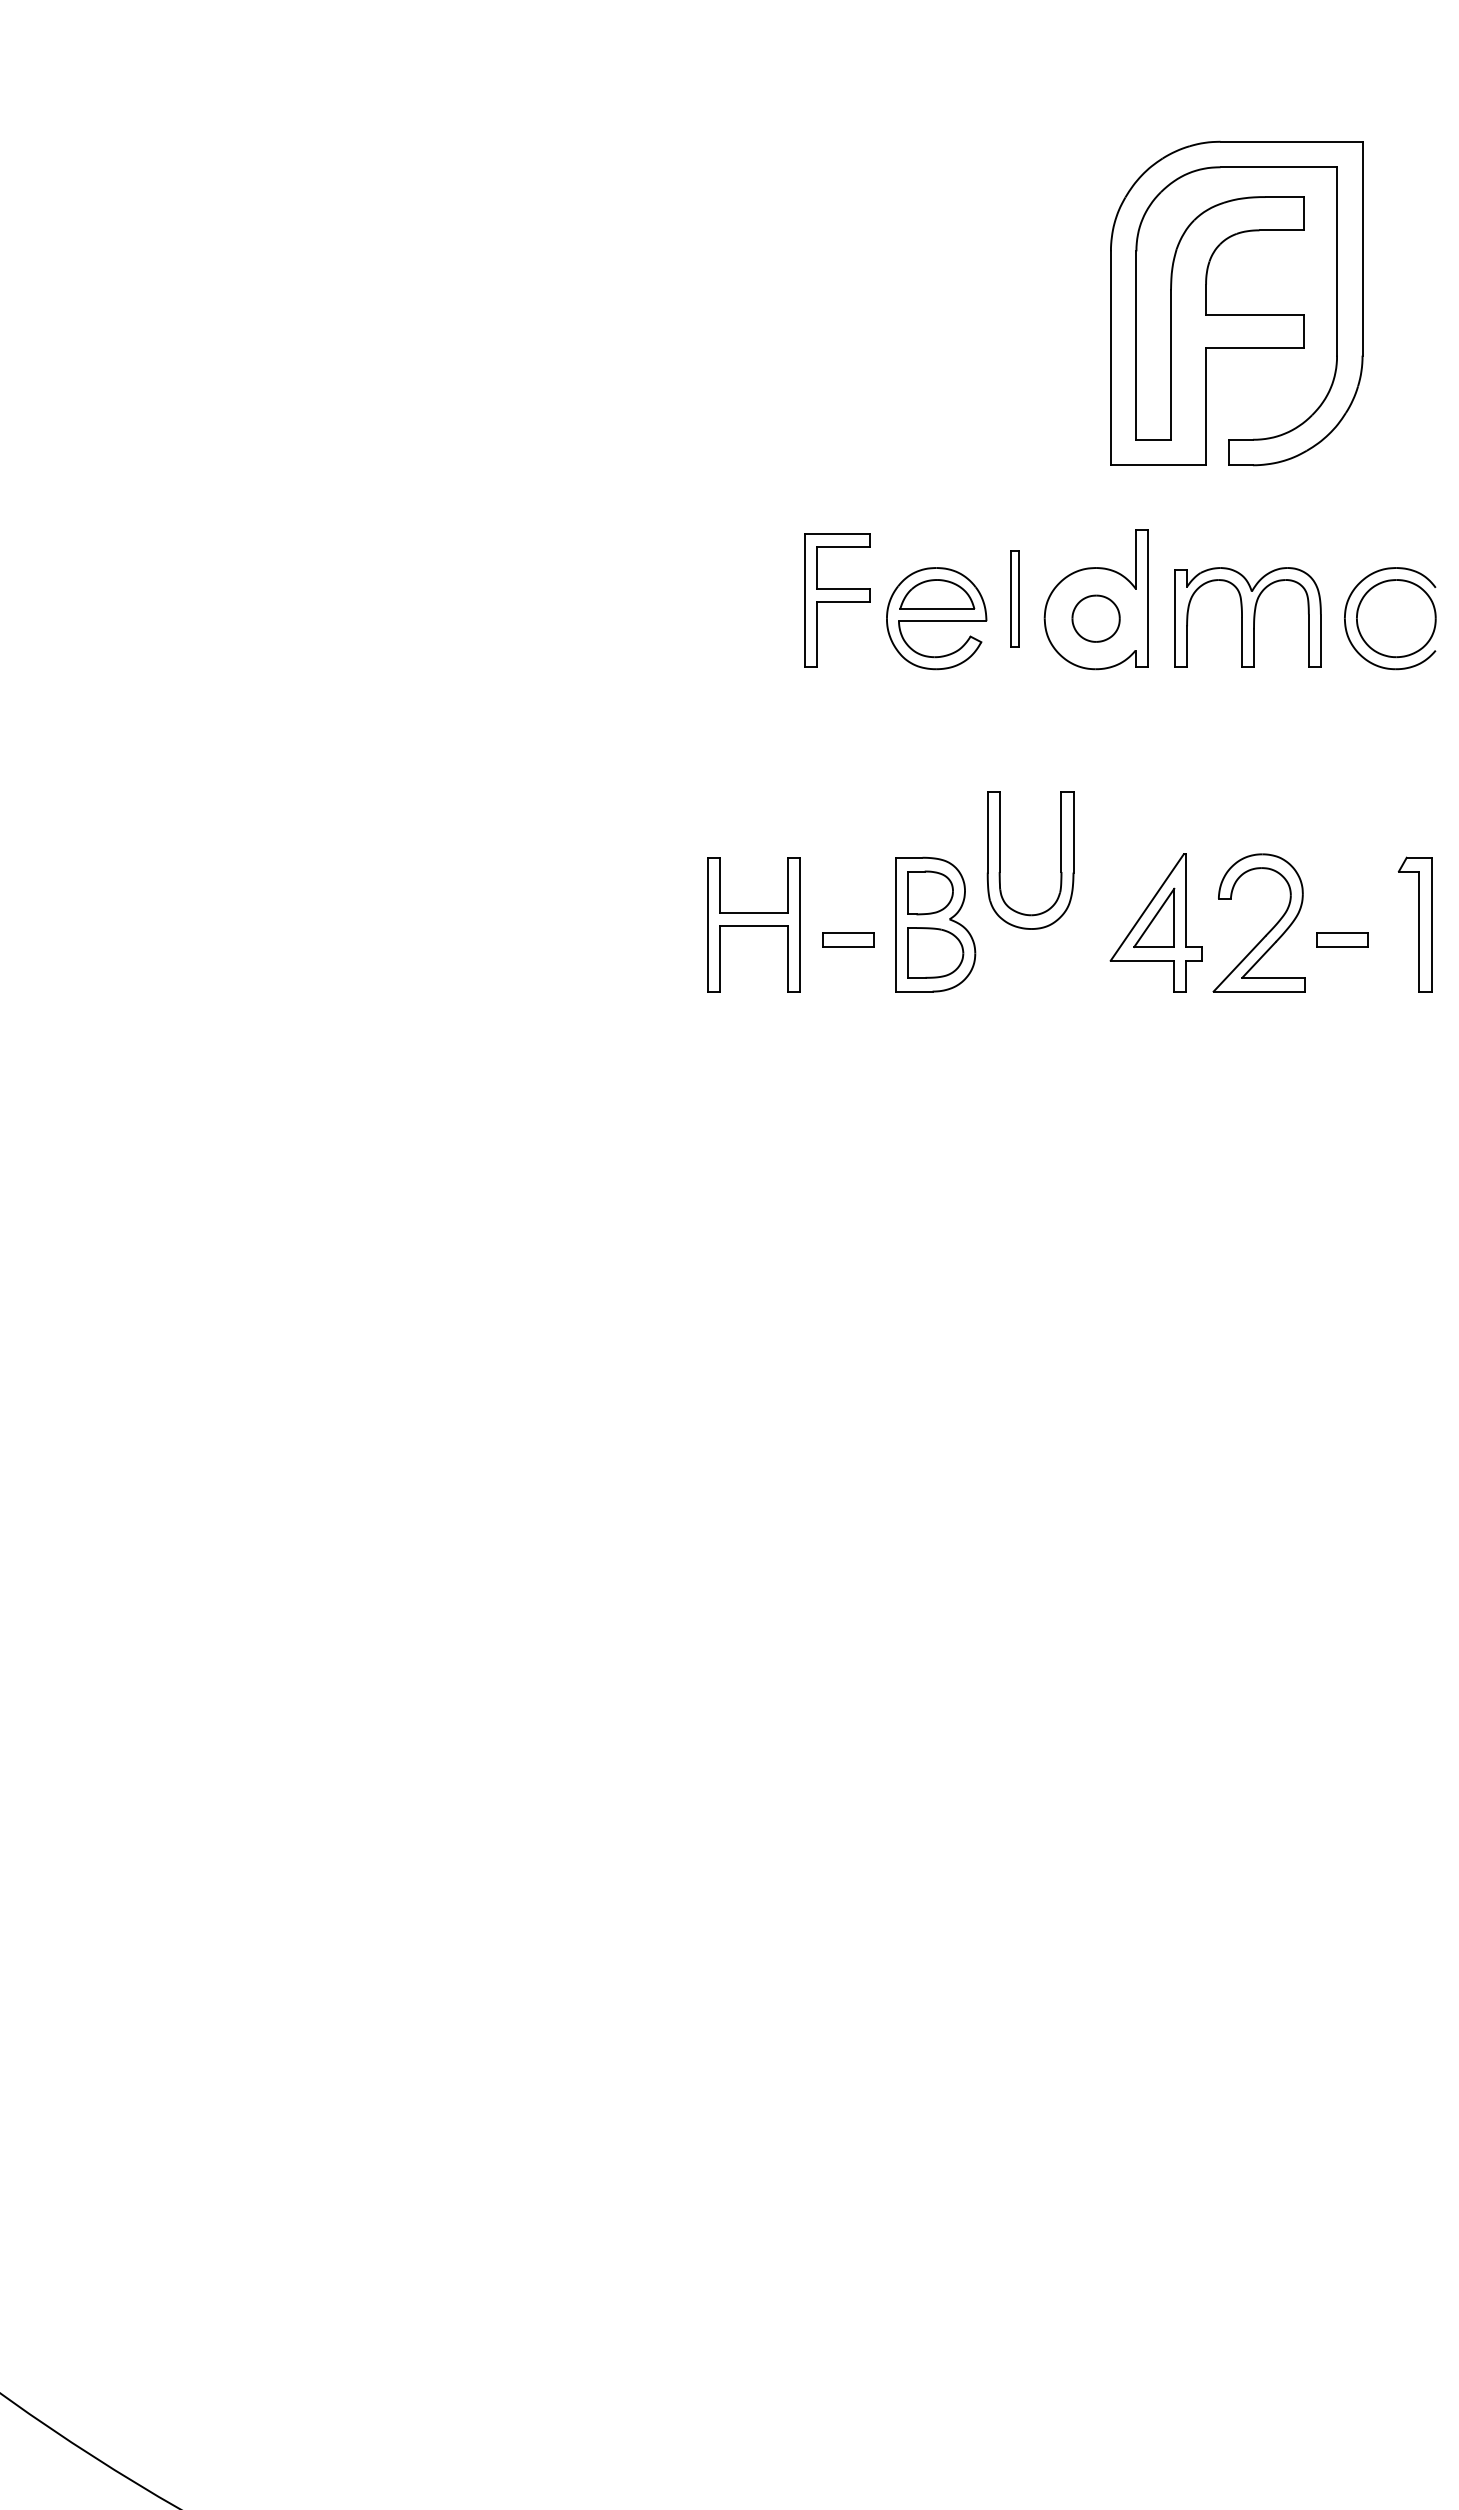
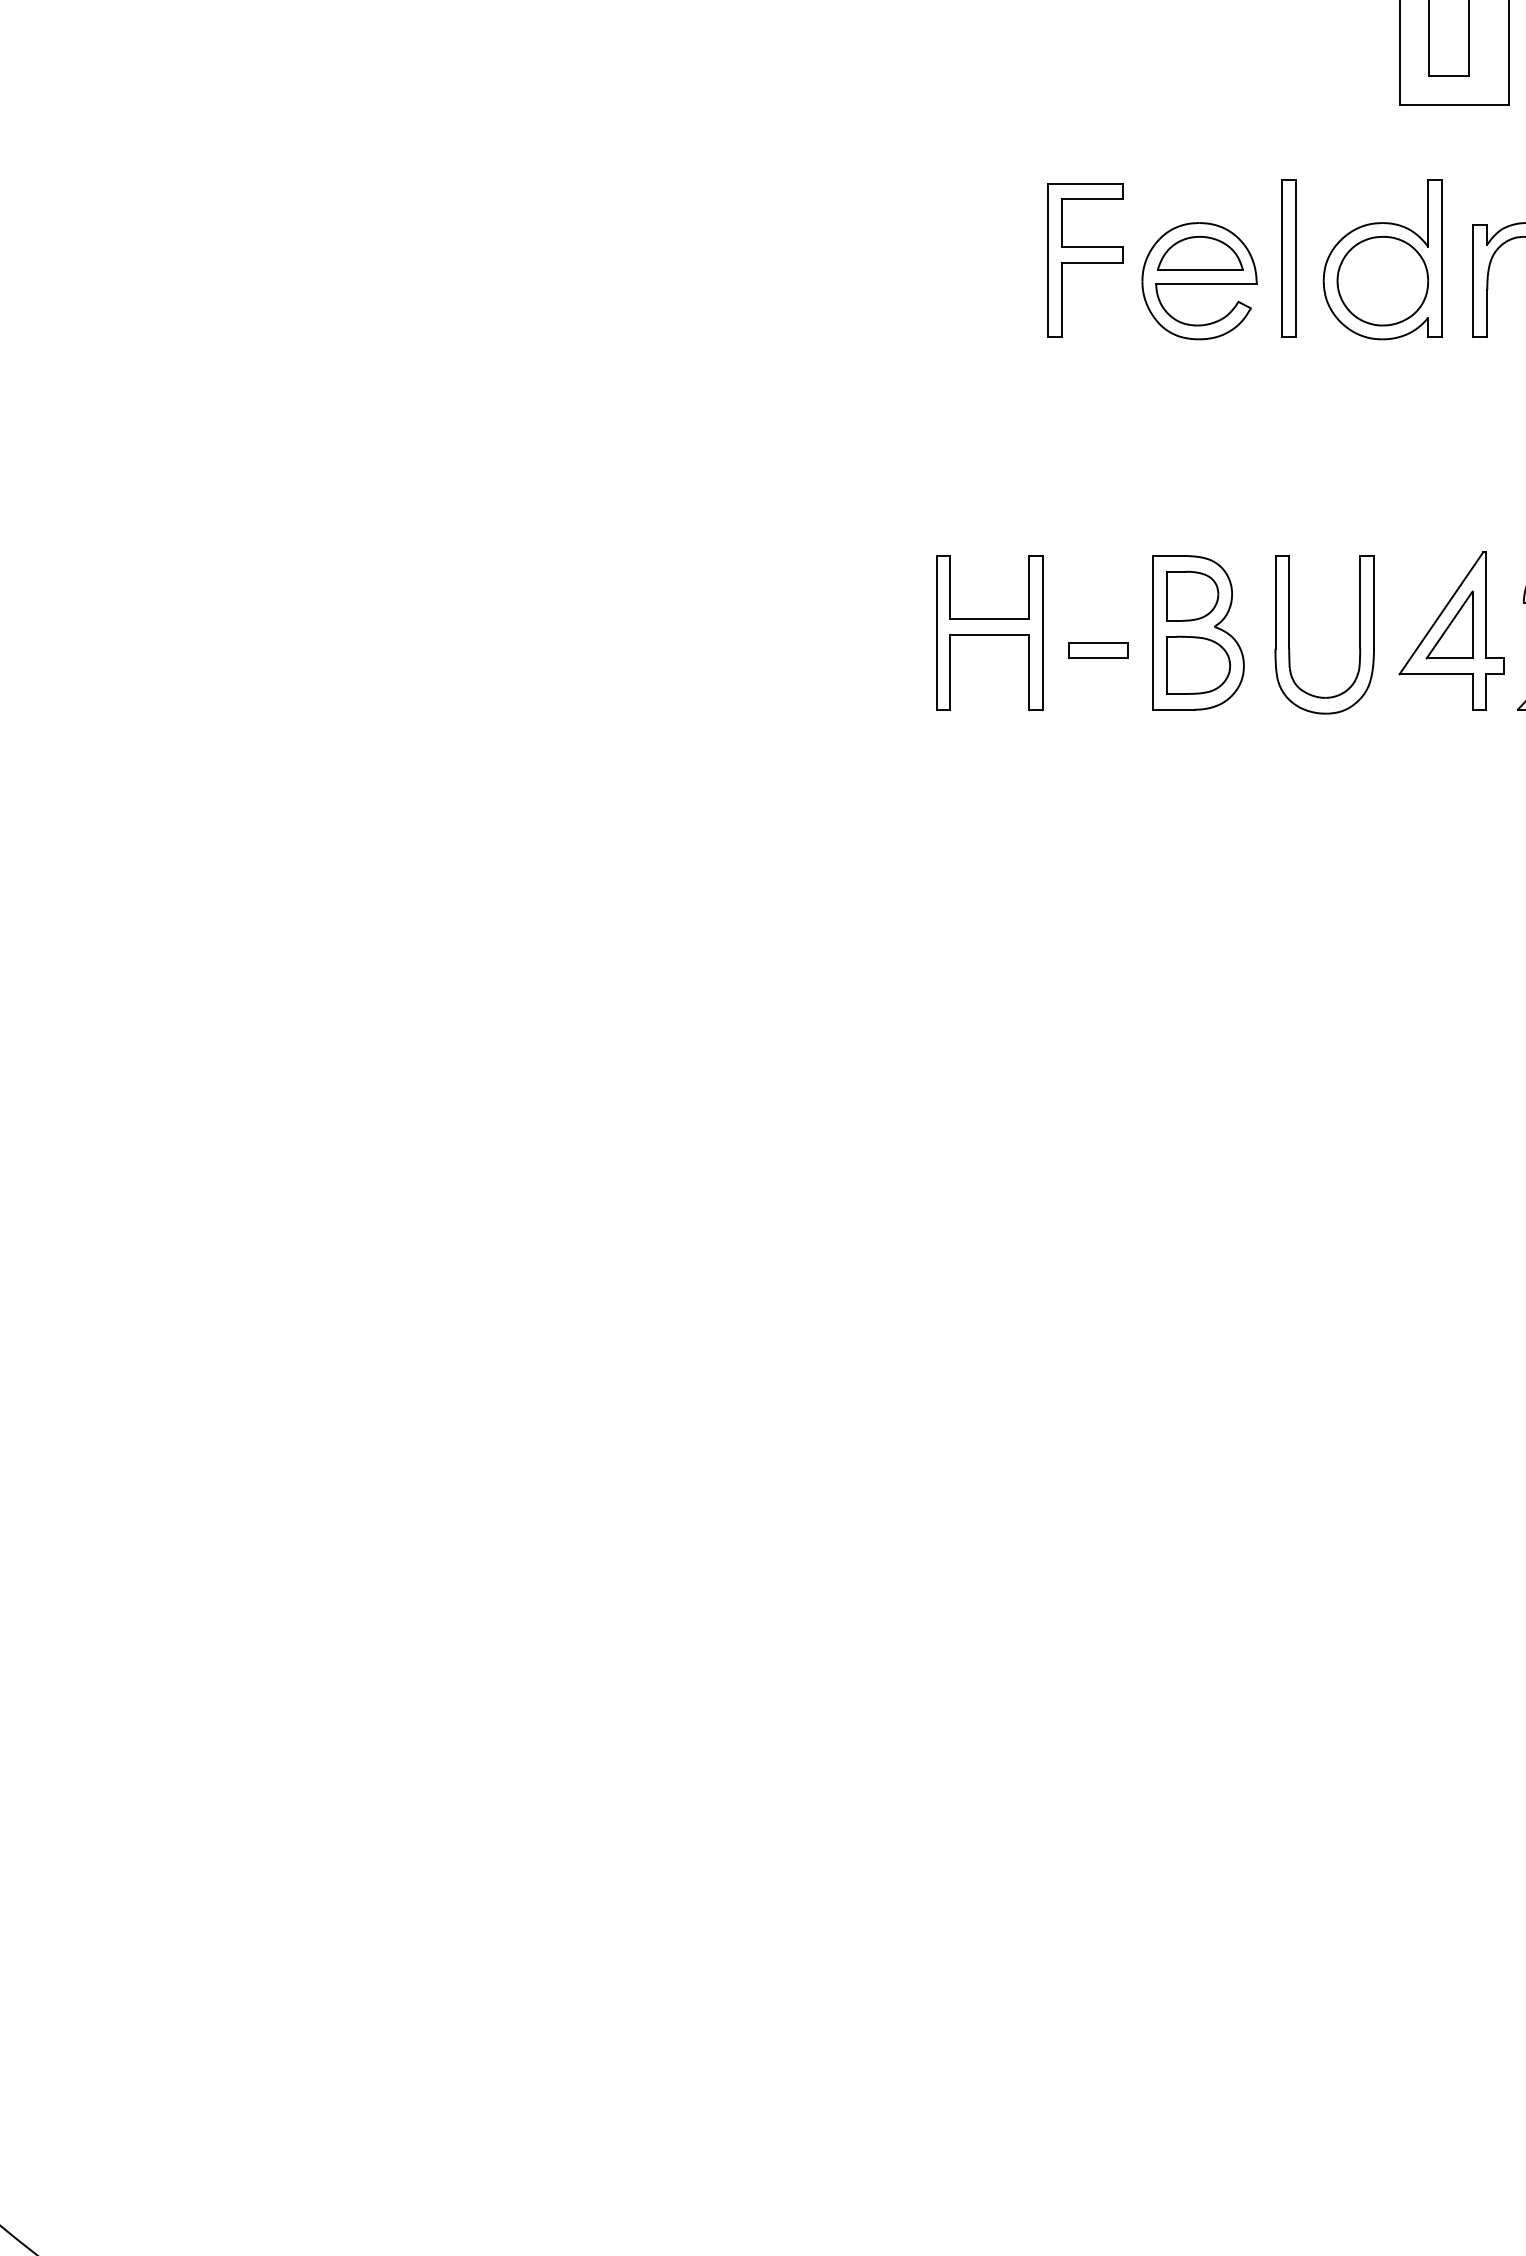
part: (1014, 598) -> (1288, 258), size x1.43
part: (1095, 618) -> (1382, 281), size x1.67
part: (1000, 860) -> (1290, 634), moved

